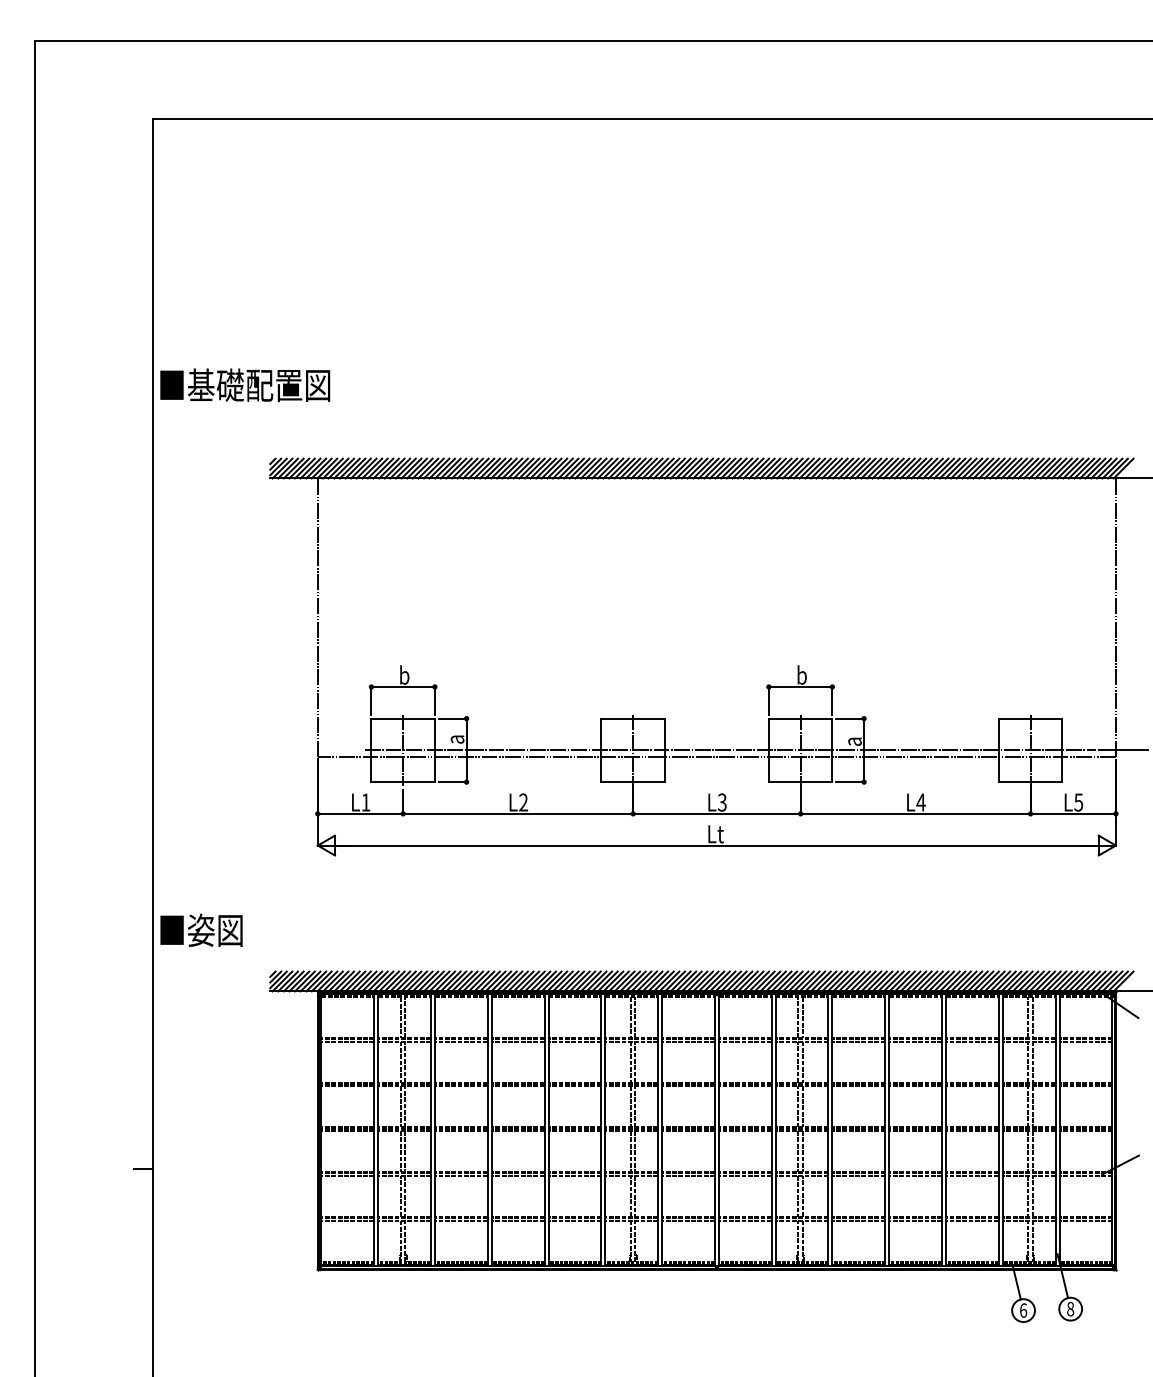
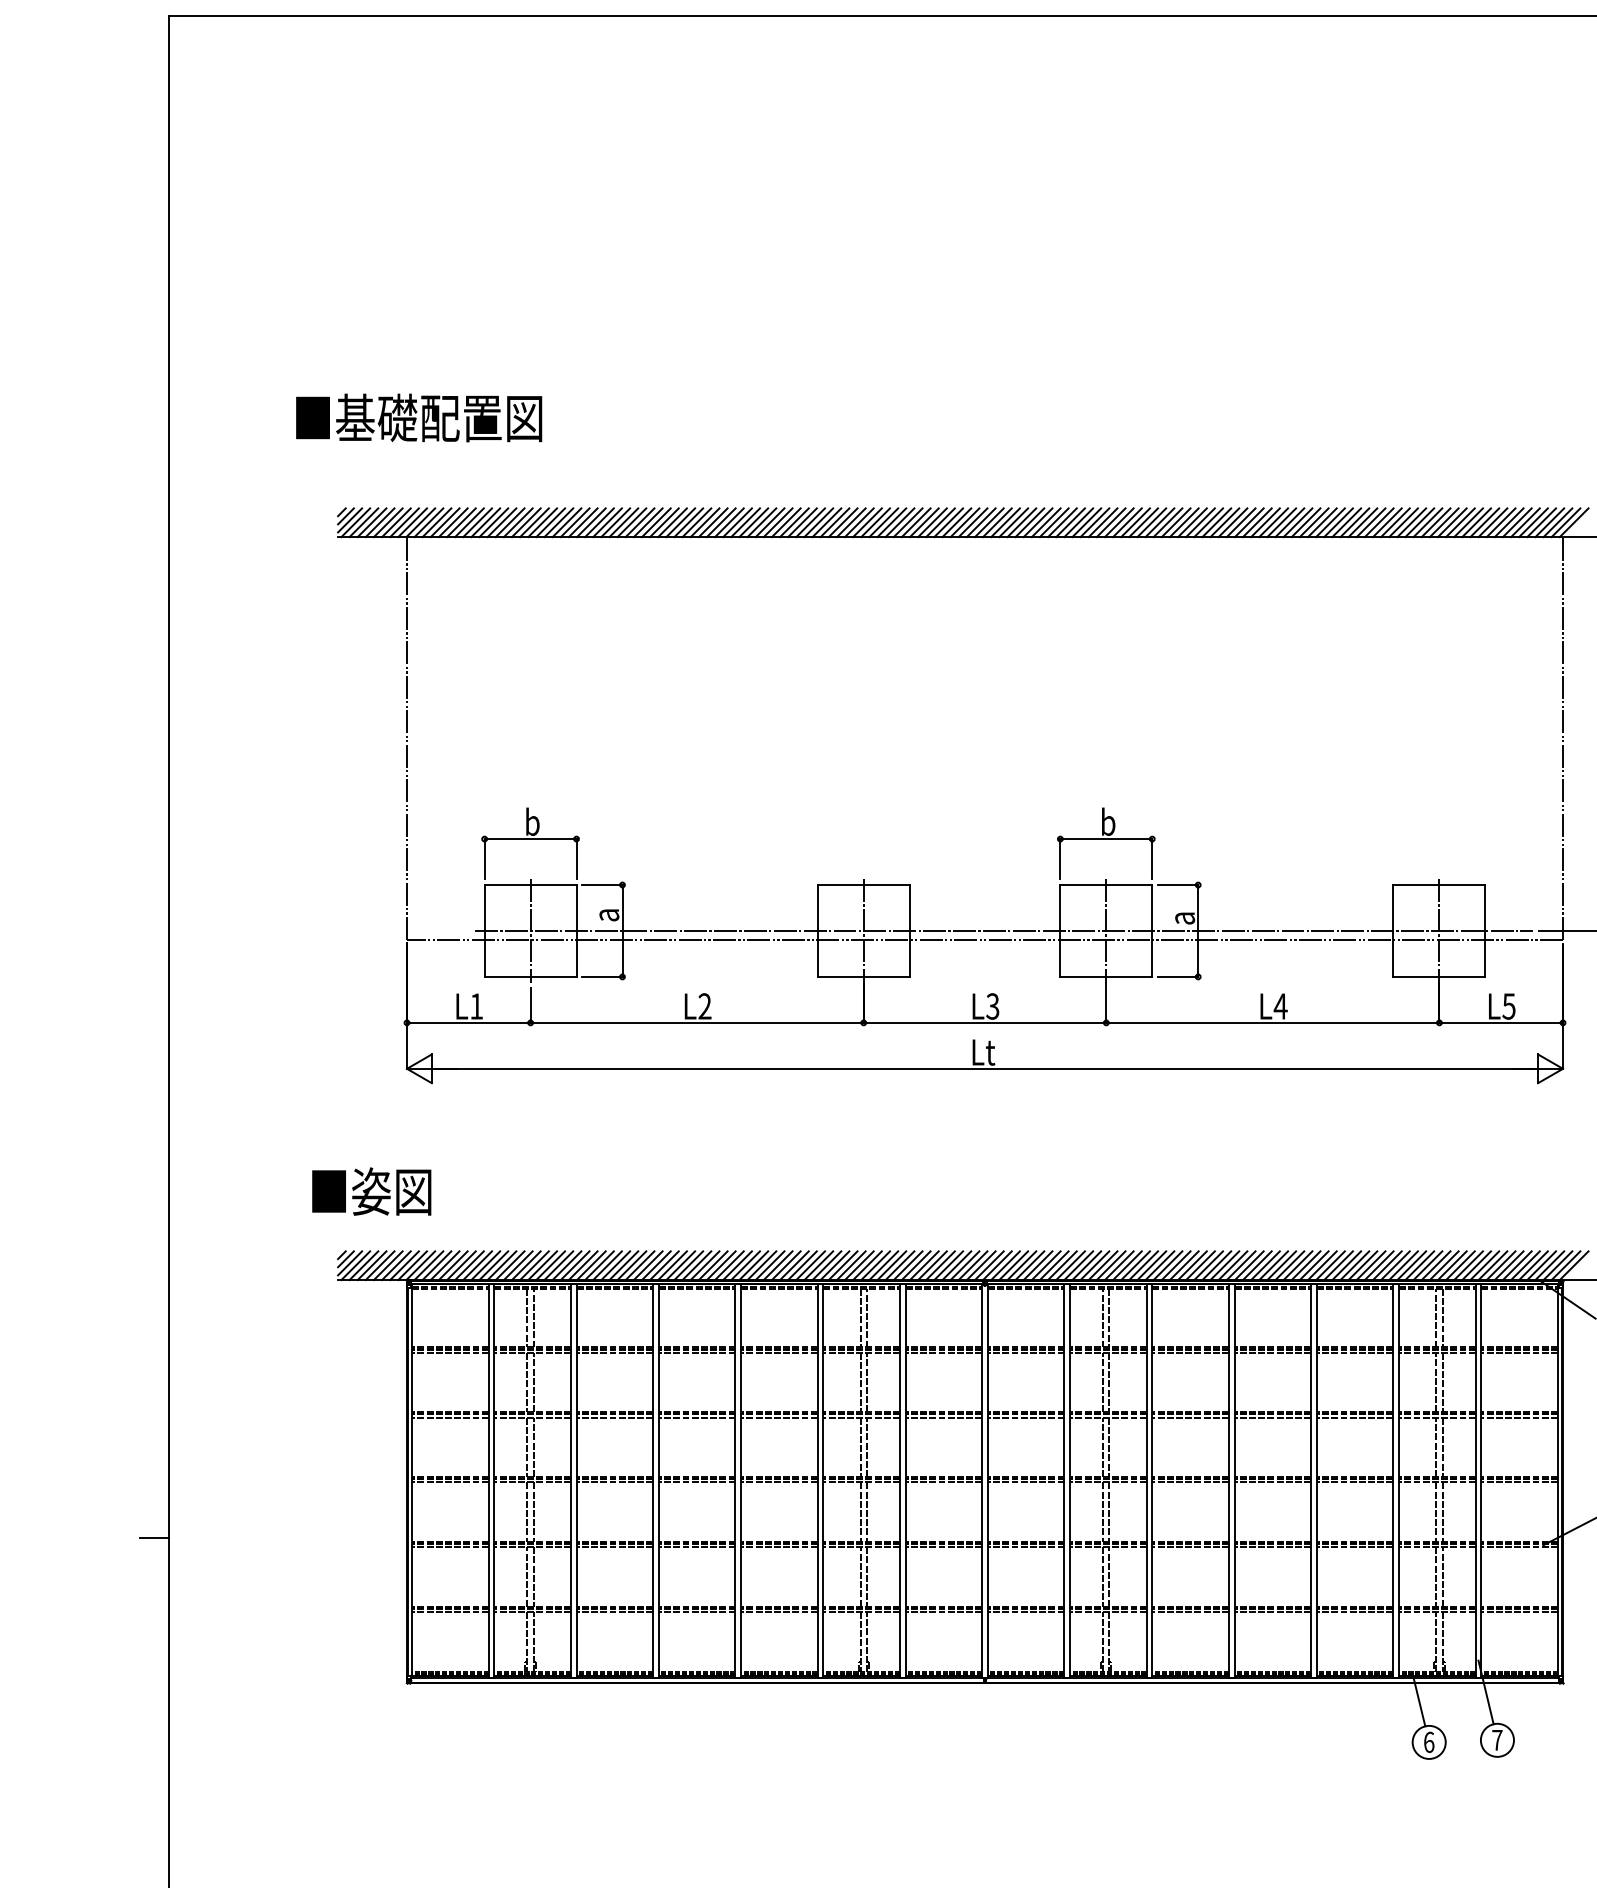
text: (245, 384) -> (419, 416), moved
text: (201, 929) -> (371, 1190), moved
text: (1070, 1308) -> (1497, 1739), 8 -> 7

